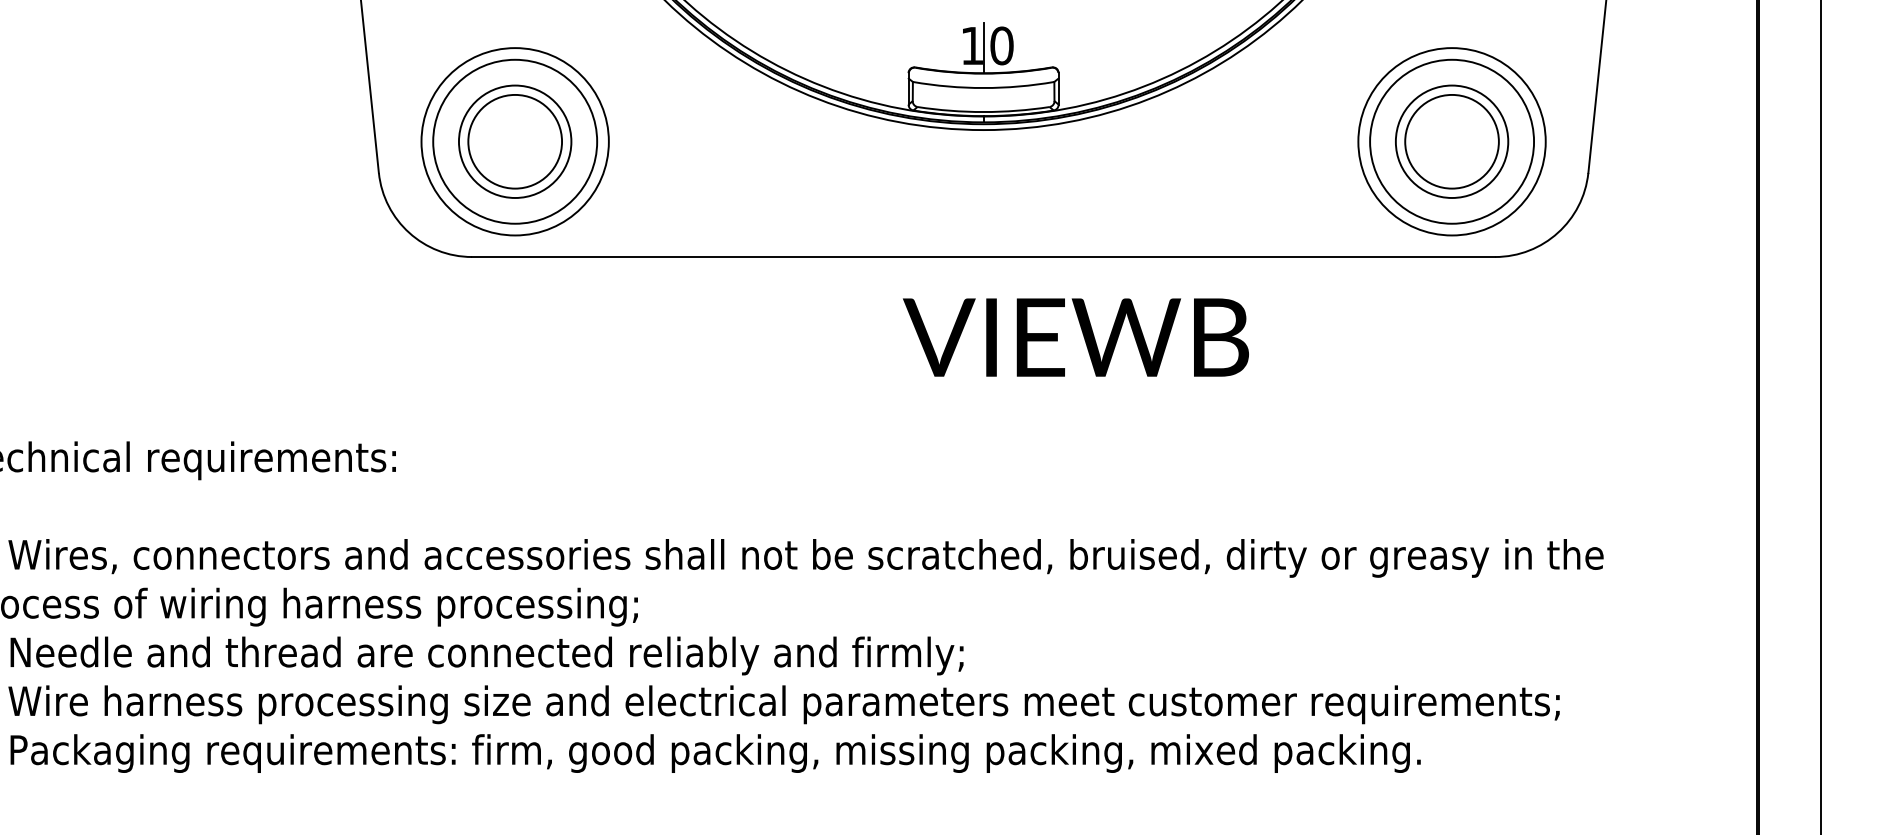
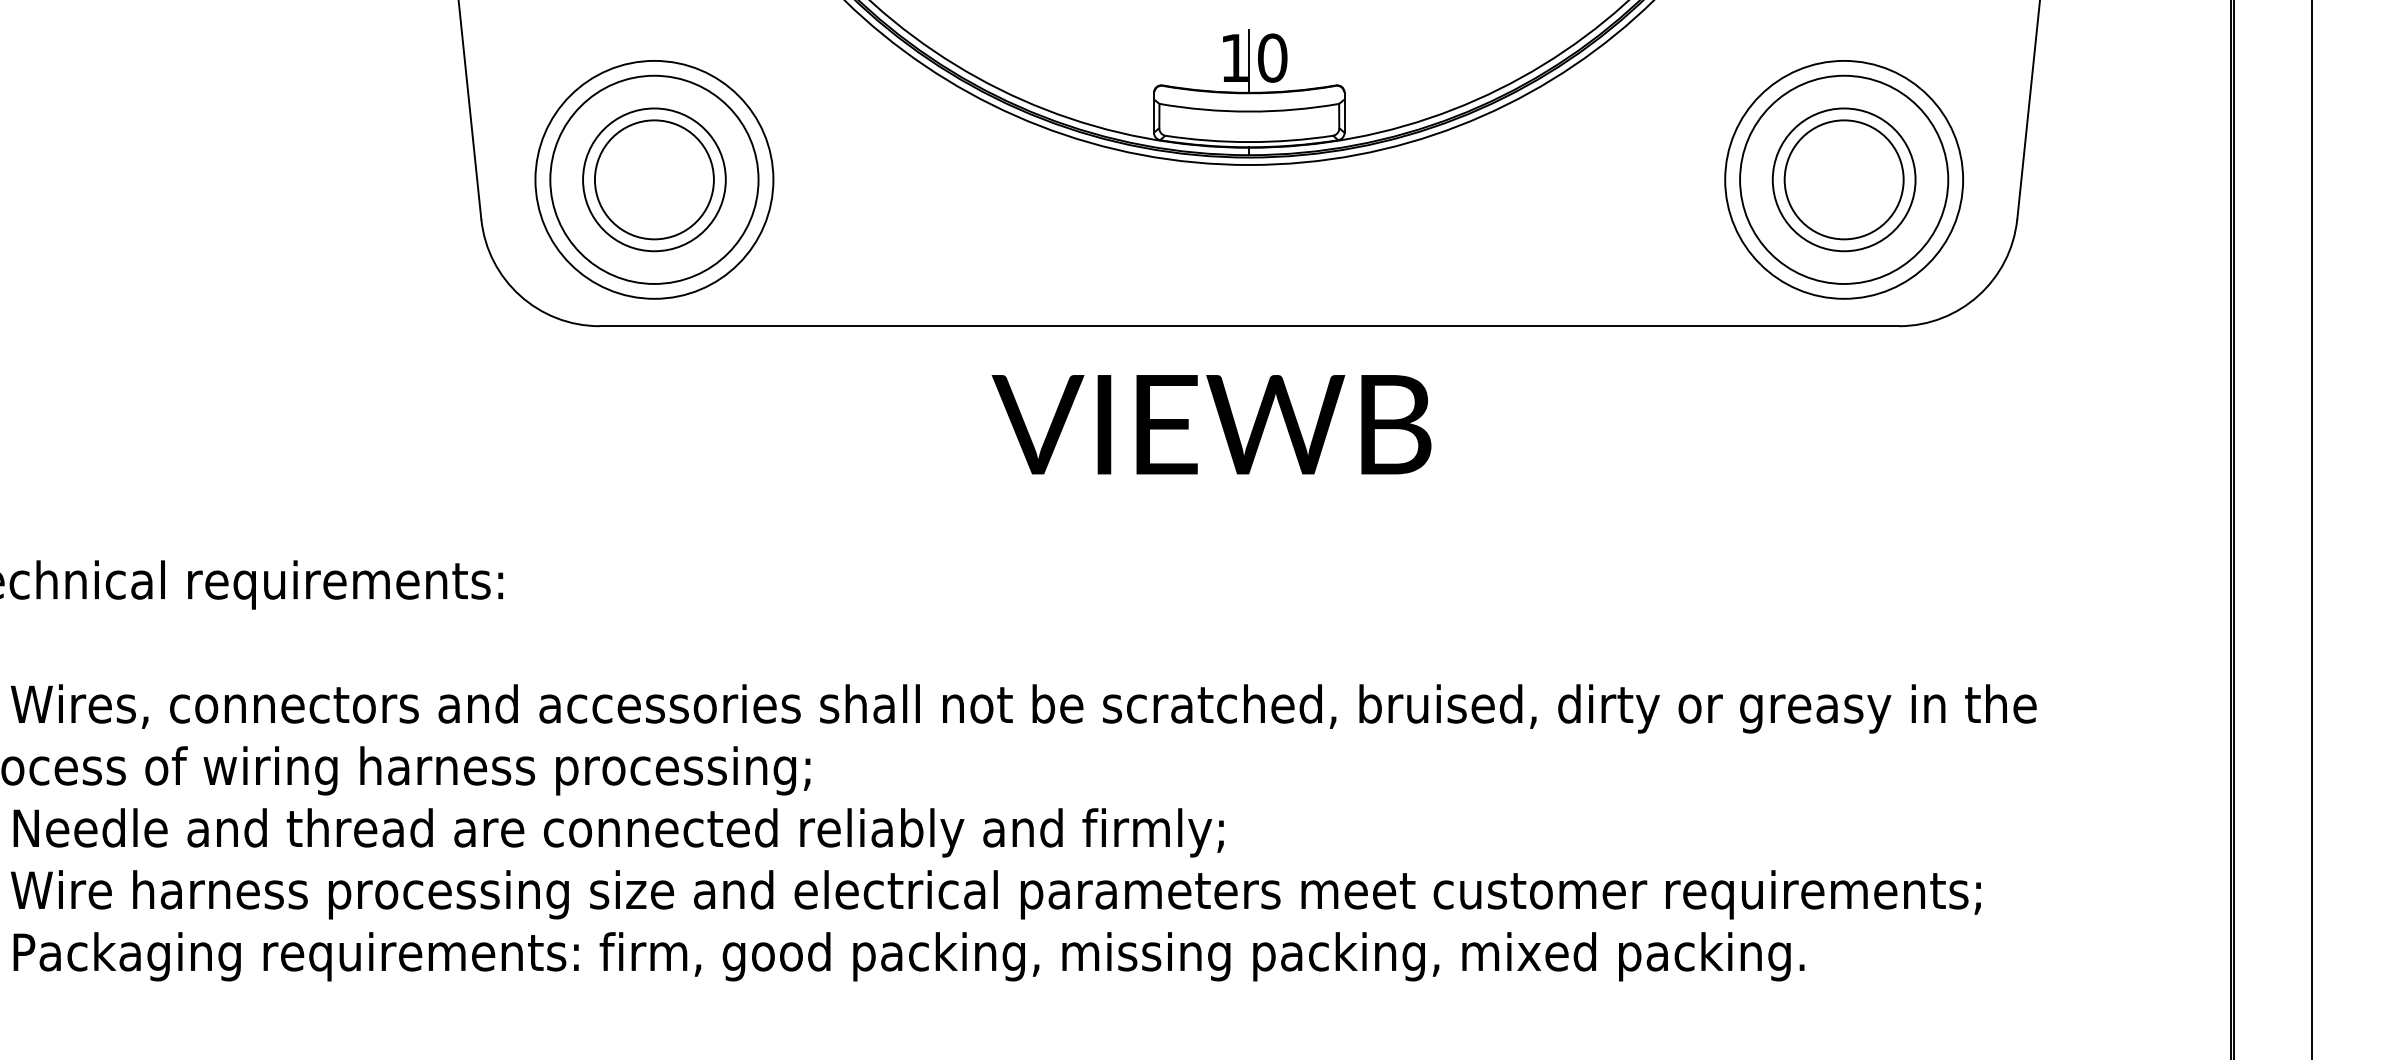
text: (1075, 337) -> (1211, 424), moved

